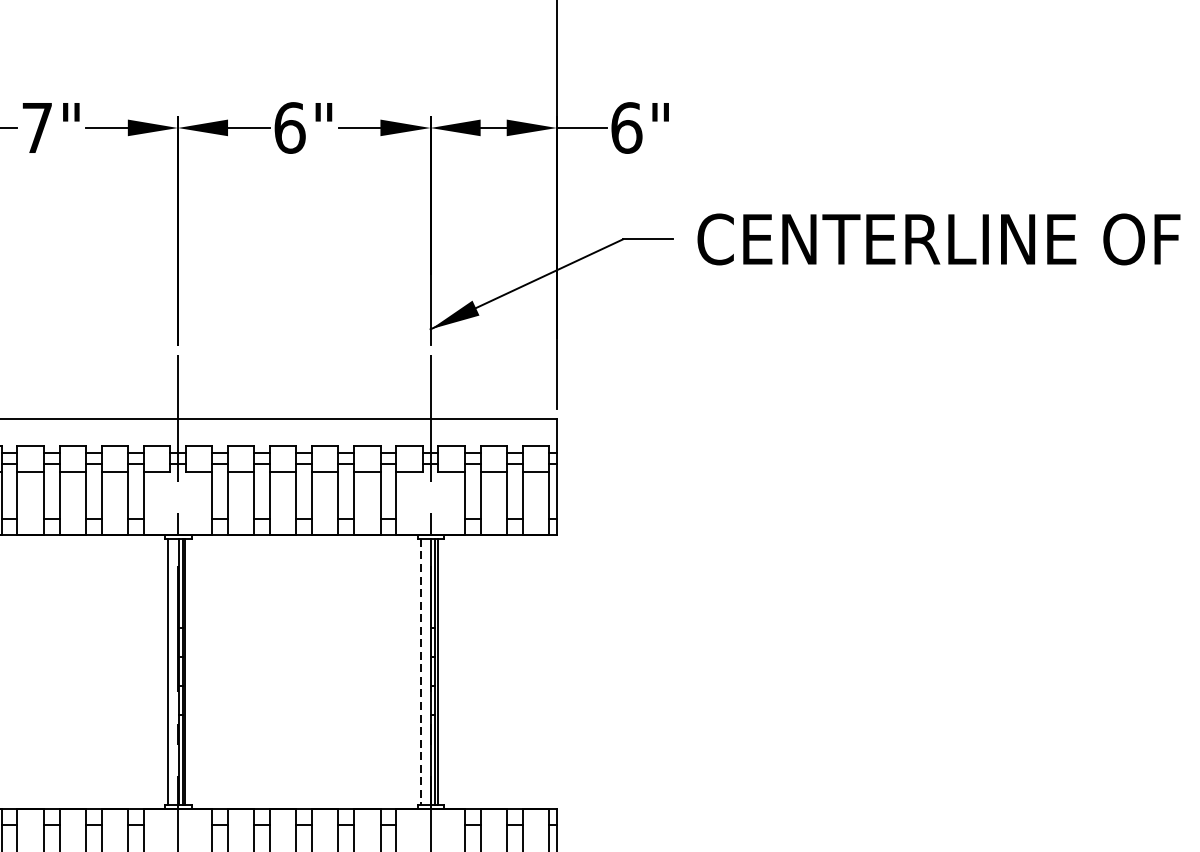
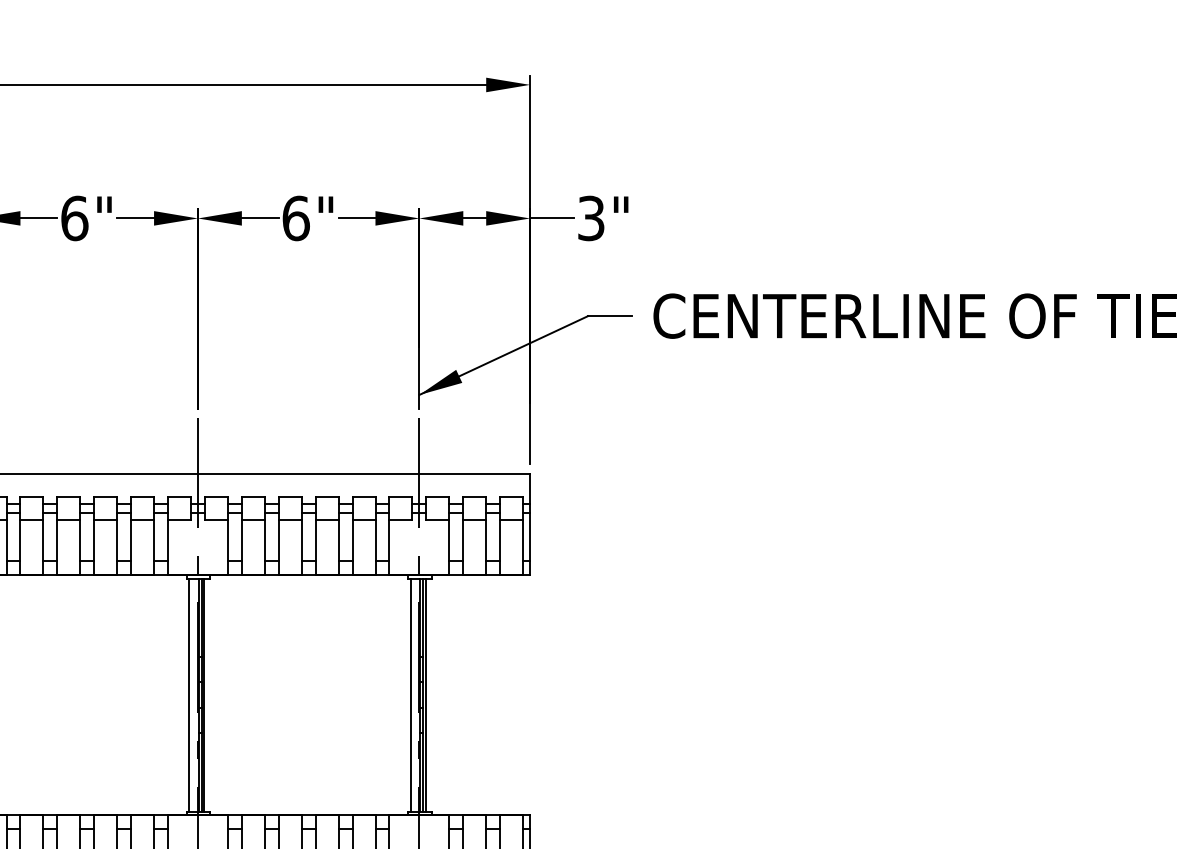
text: (37, 128) -> (74, 218), 7" -> 6"
text: (626, 128) -> (591, 218), 6" -> 3"
line: (420, 672) -> (410, 695), dashed -> solid

